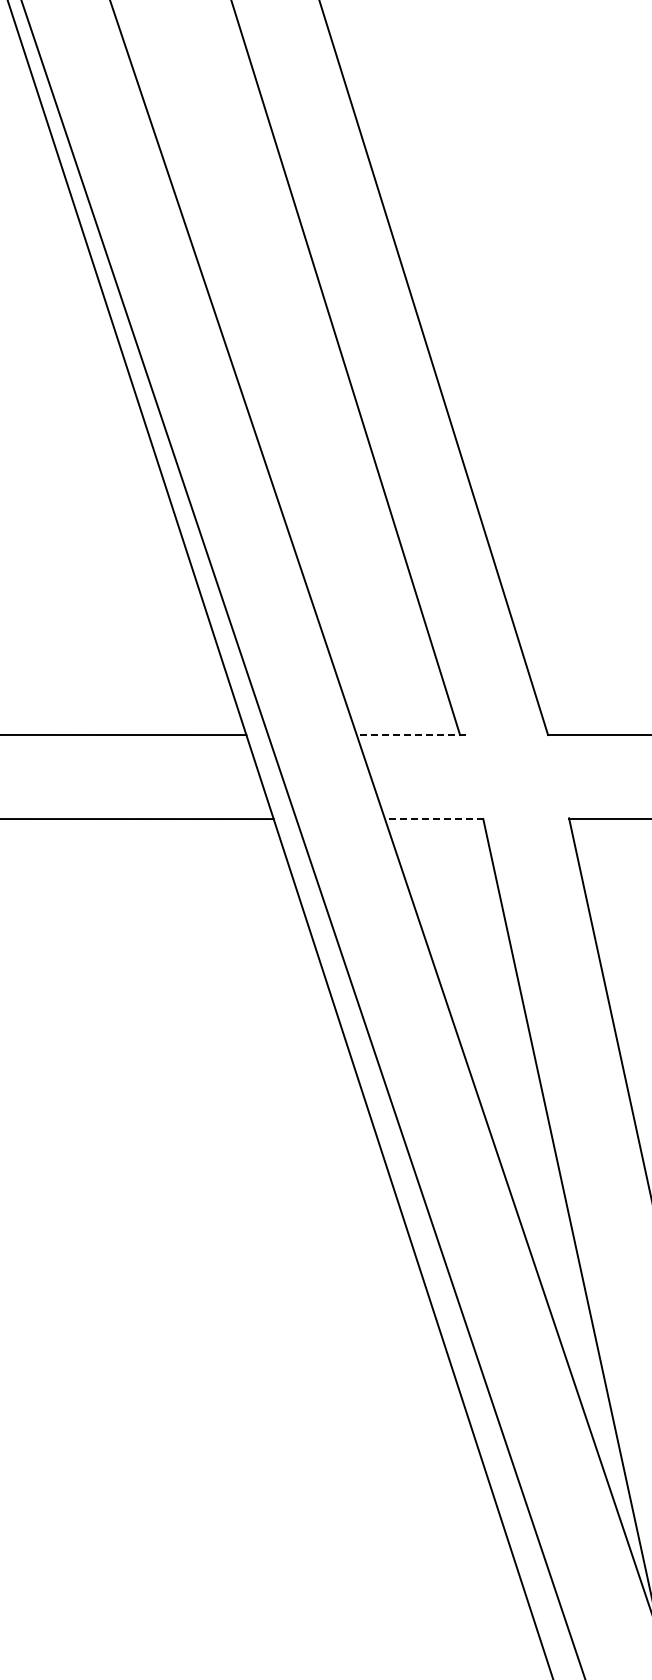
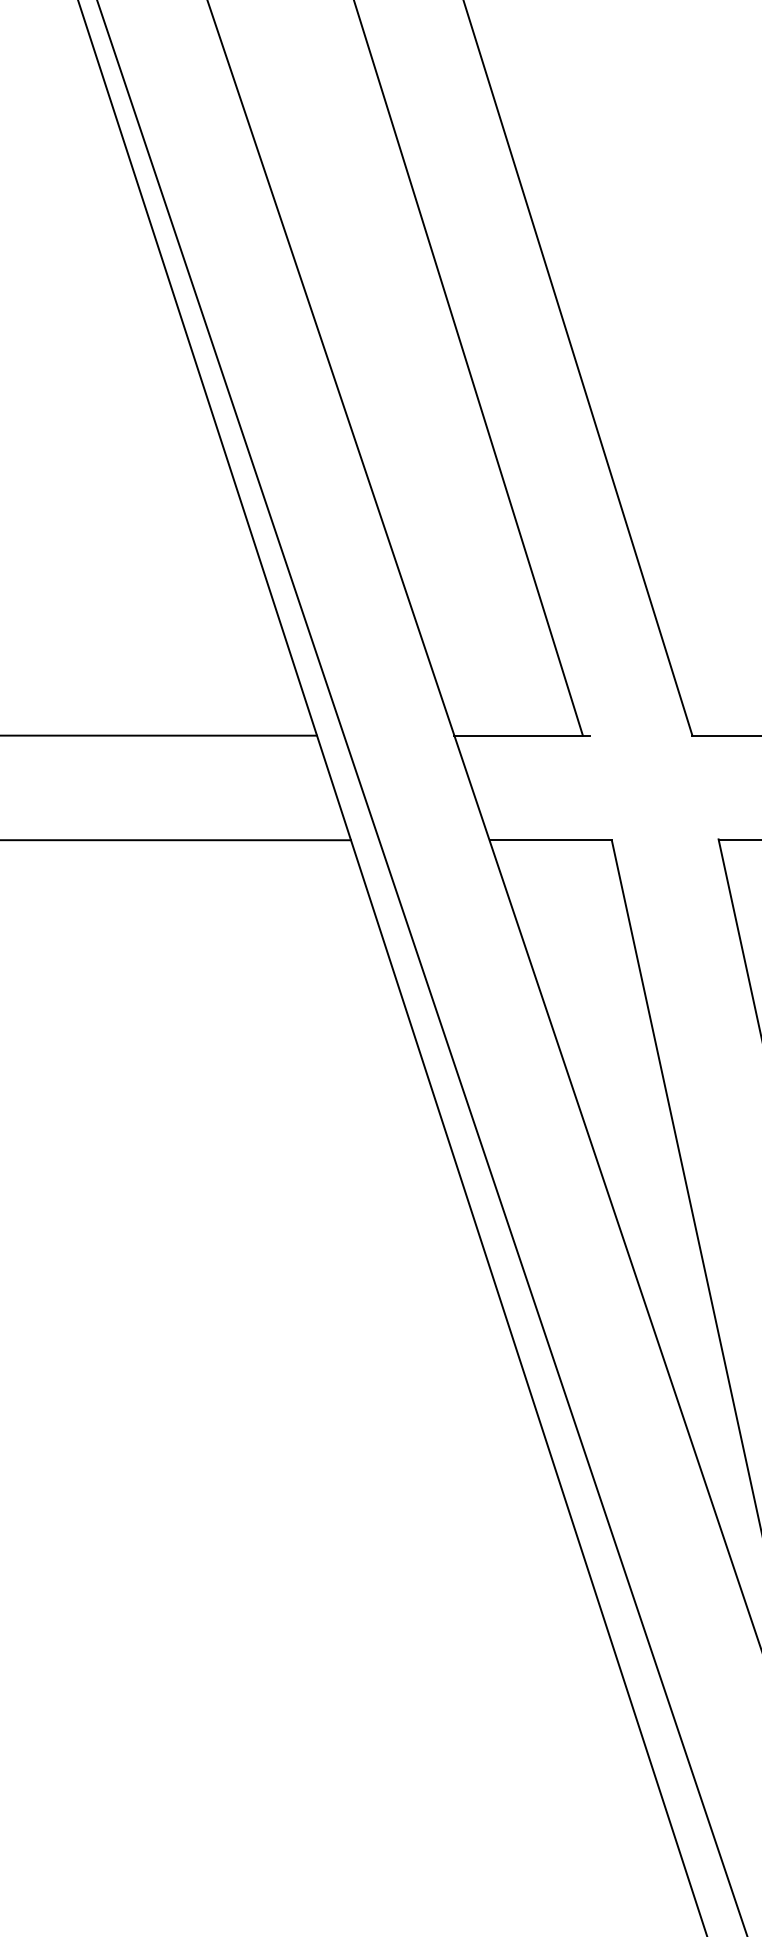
line: (410, 735) -> (521, 736), dashed -> solid
line: (433, 819) -> (549, 840), dashed -> solid

